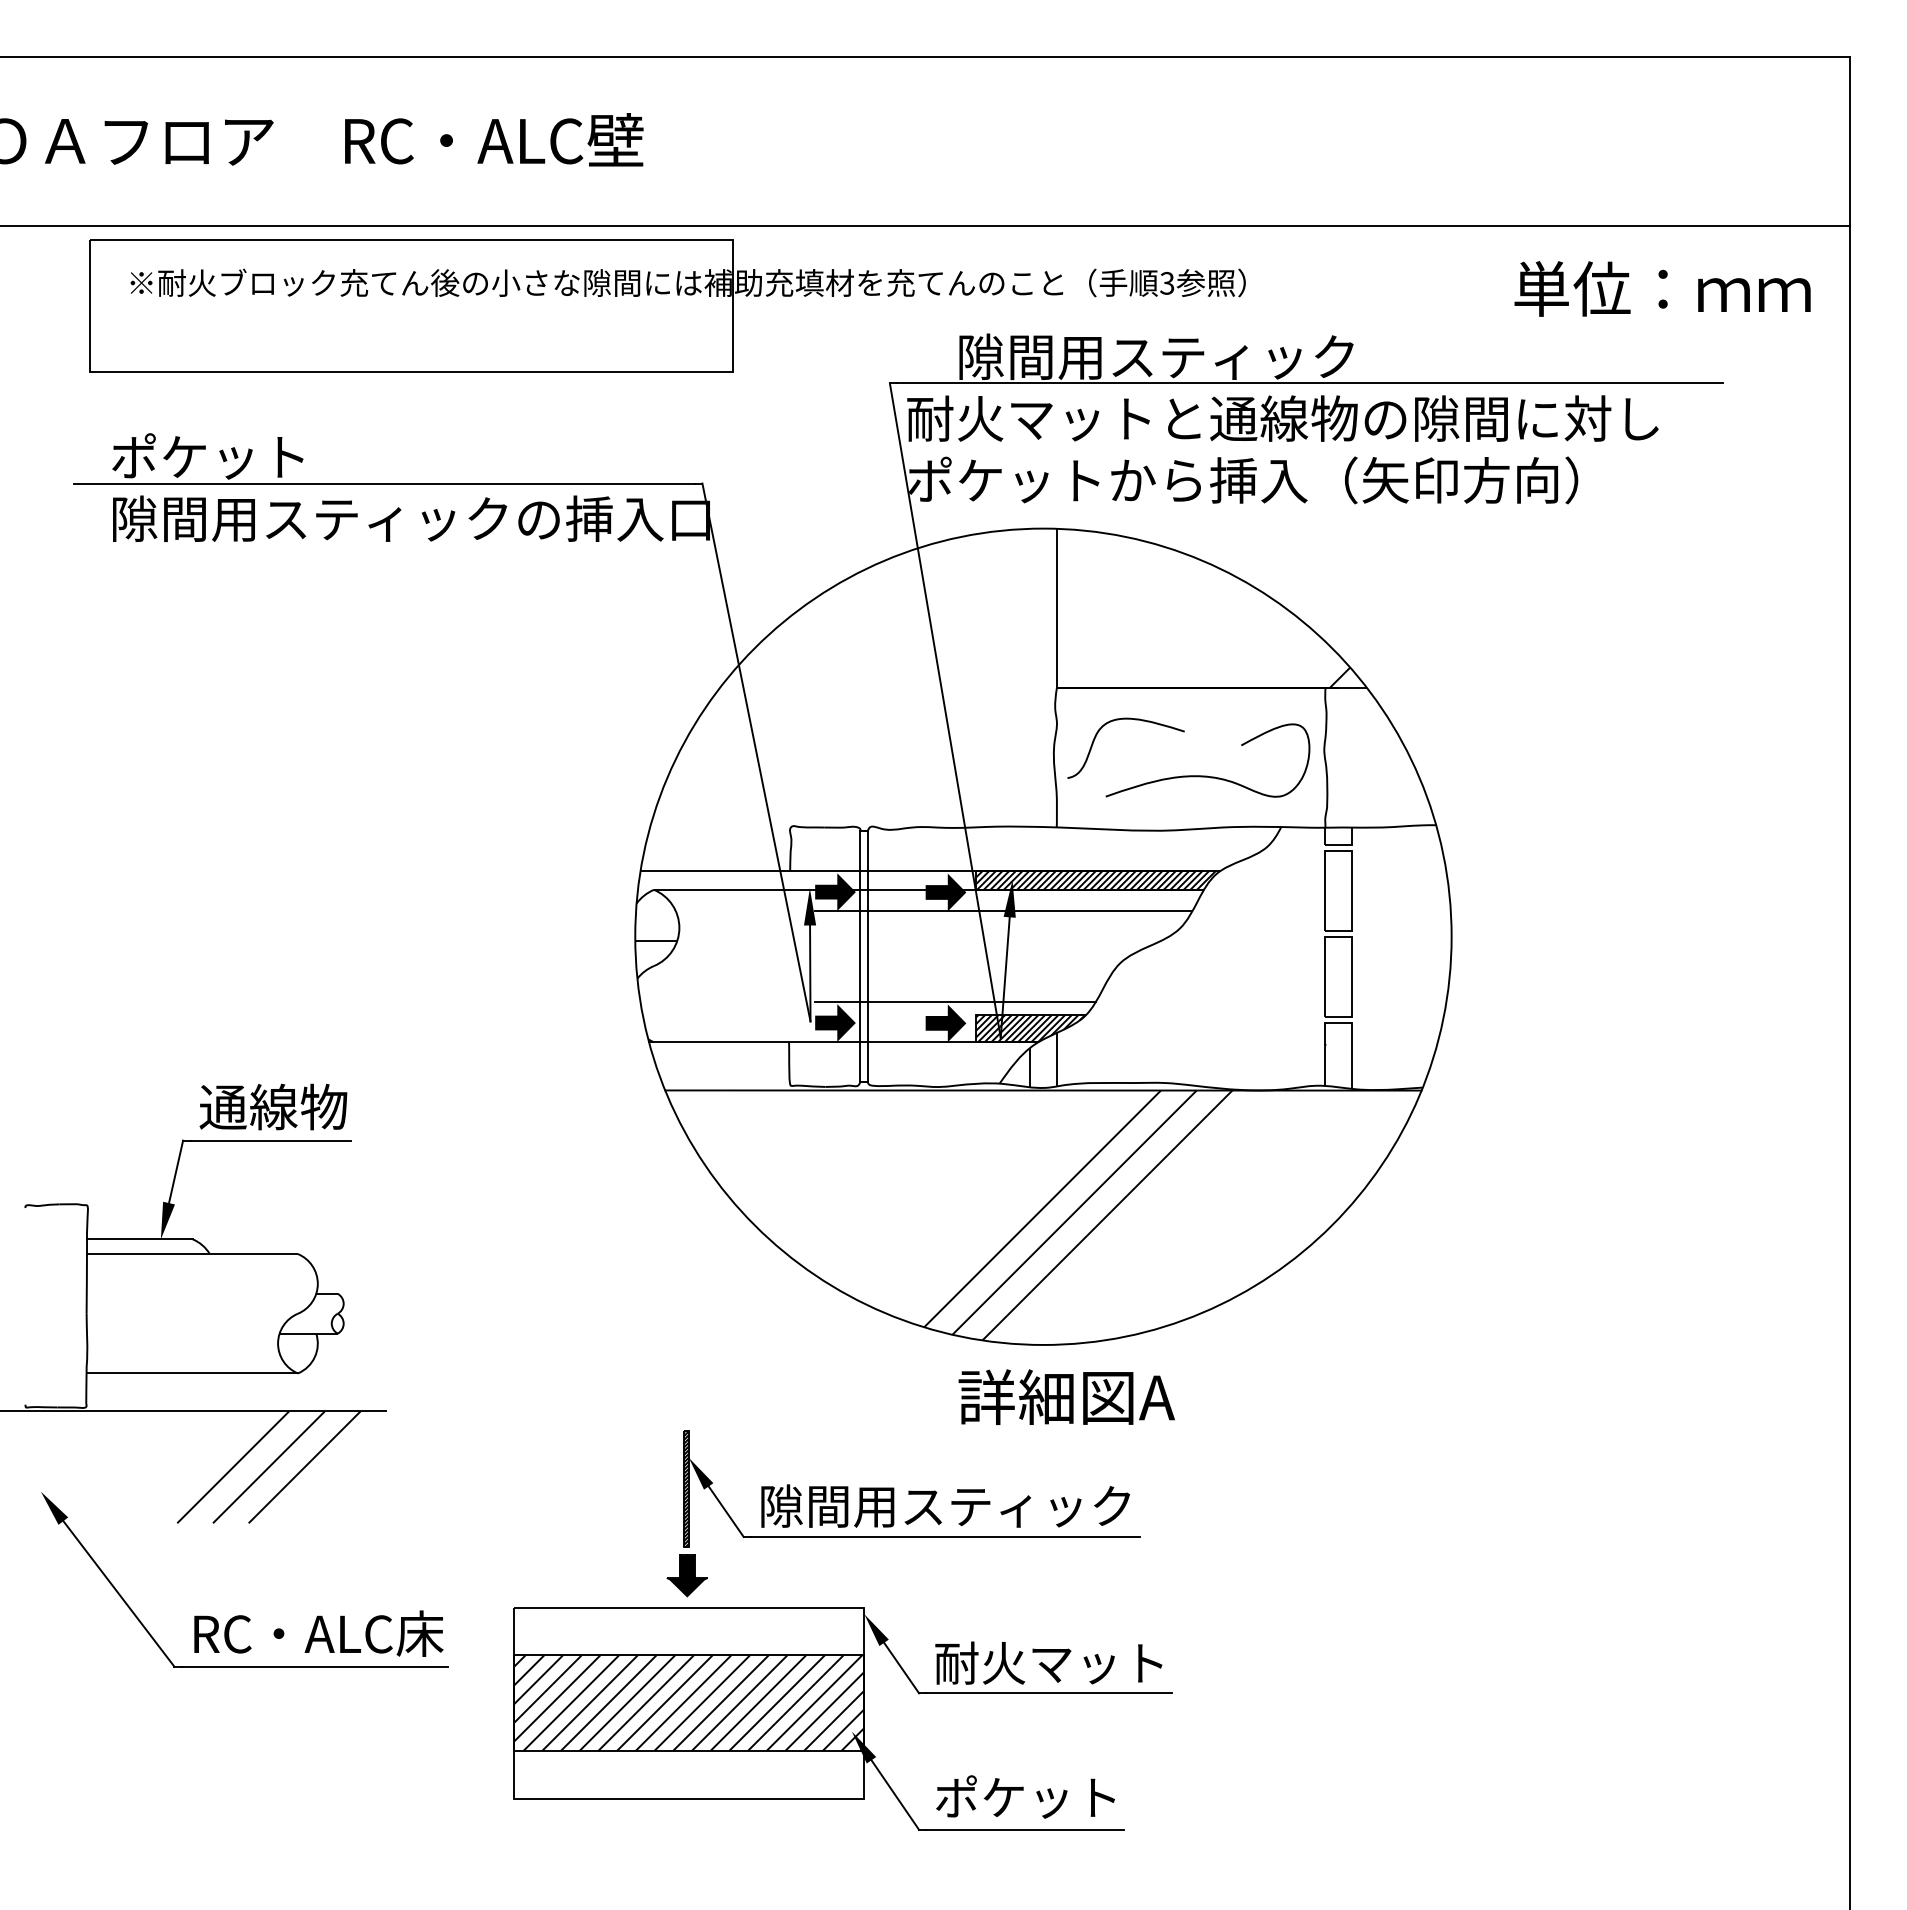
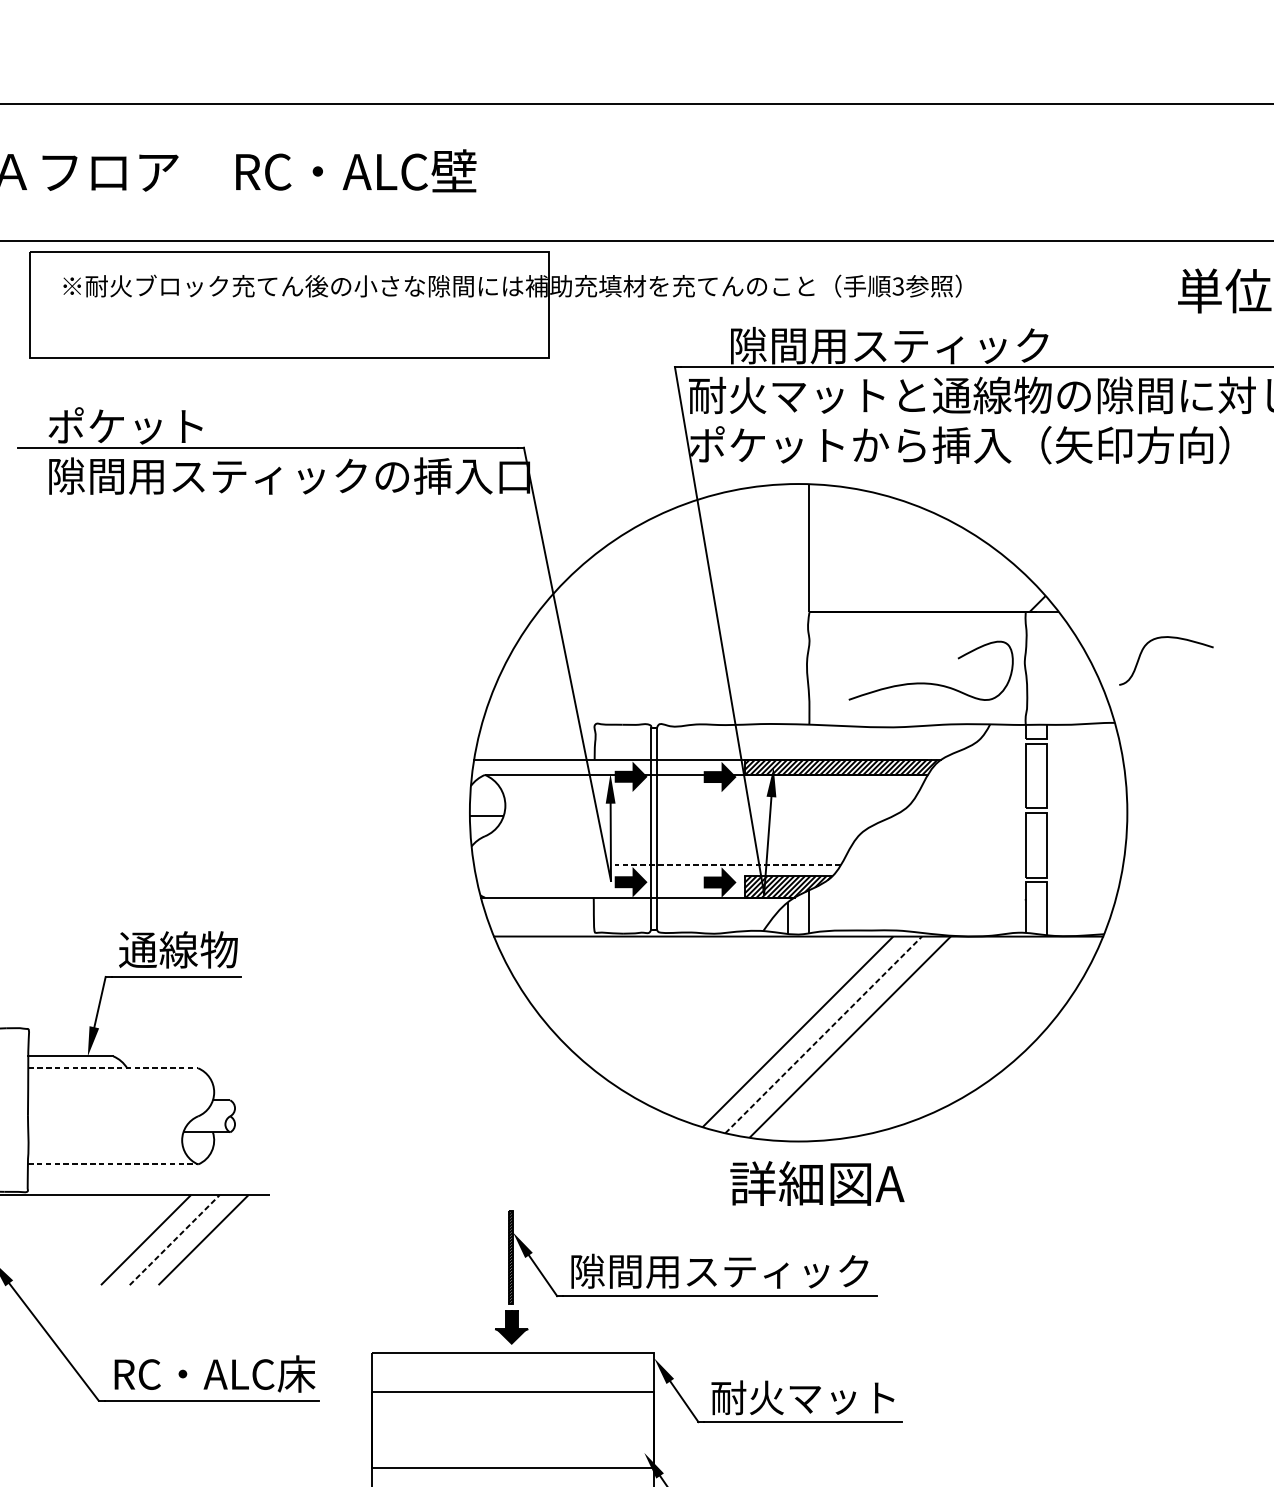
curve: (1118, 720) -> (1160, 638), moved
line: (1003, 911) -> (766, 792), removed
line: (955, 1001) -> (727, 864), solid -> dashed
line: (1074, 1212) -> (823, 1034), solid -> dashed
line: (192, 1254) -> (113, 1068), solid -> dashed
line: (192, 1373) -> (113, 1164), solid -> dashed
line: (269, 1467) -> (175, 1240), solid -> dashed
hatch: (688, 1702) -> (512, 1429), removed

